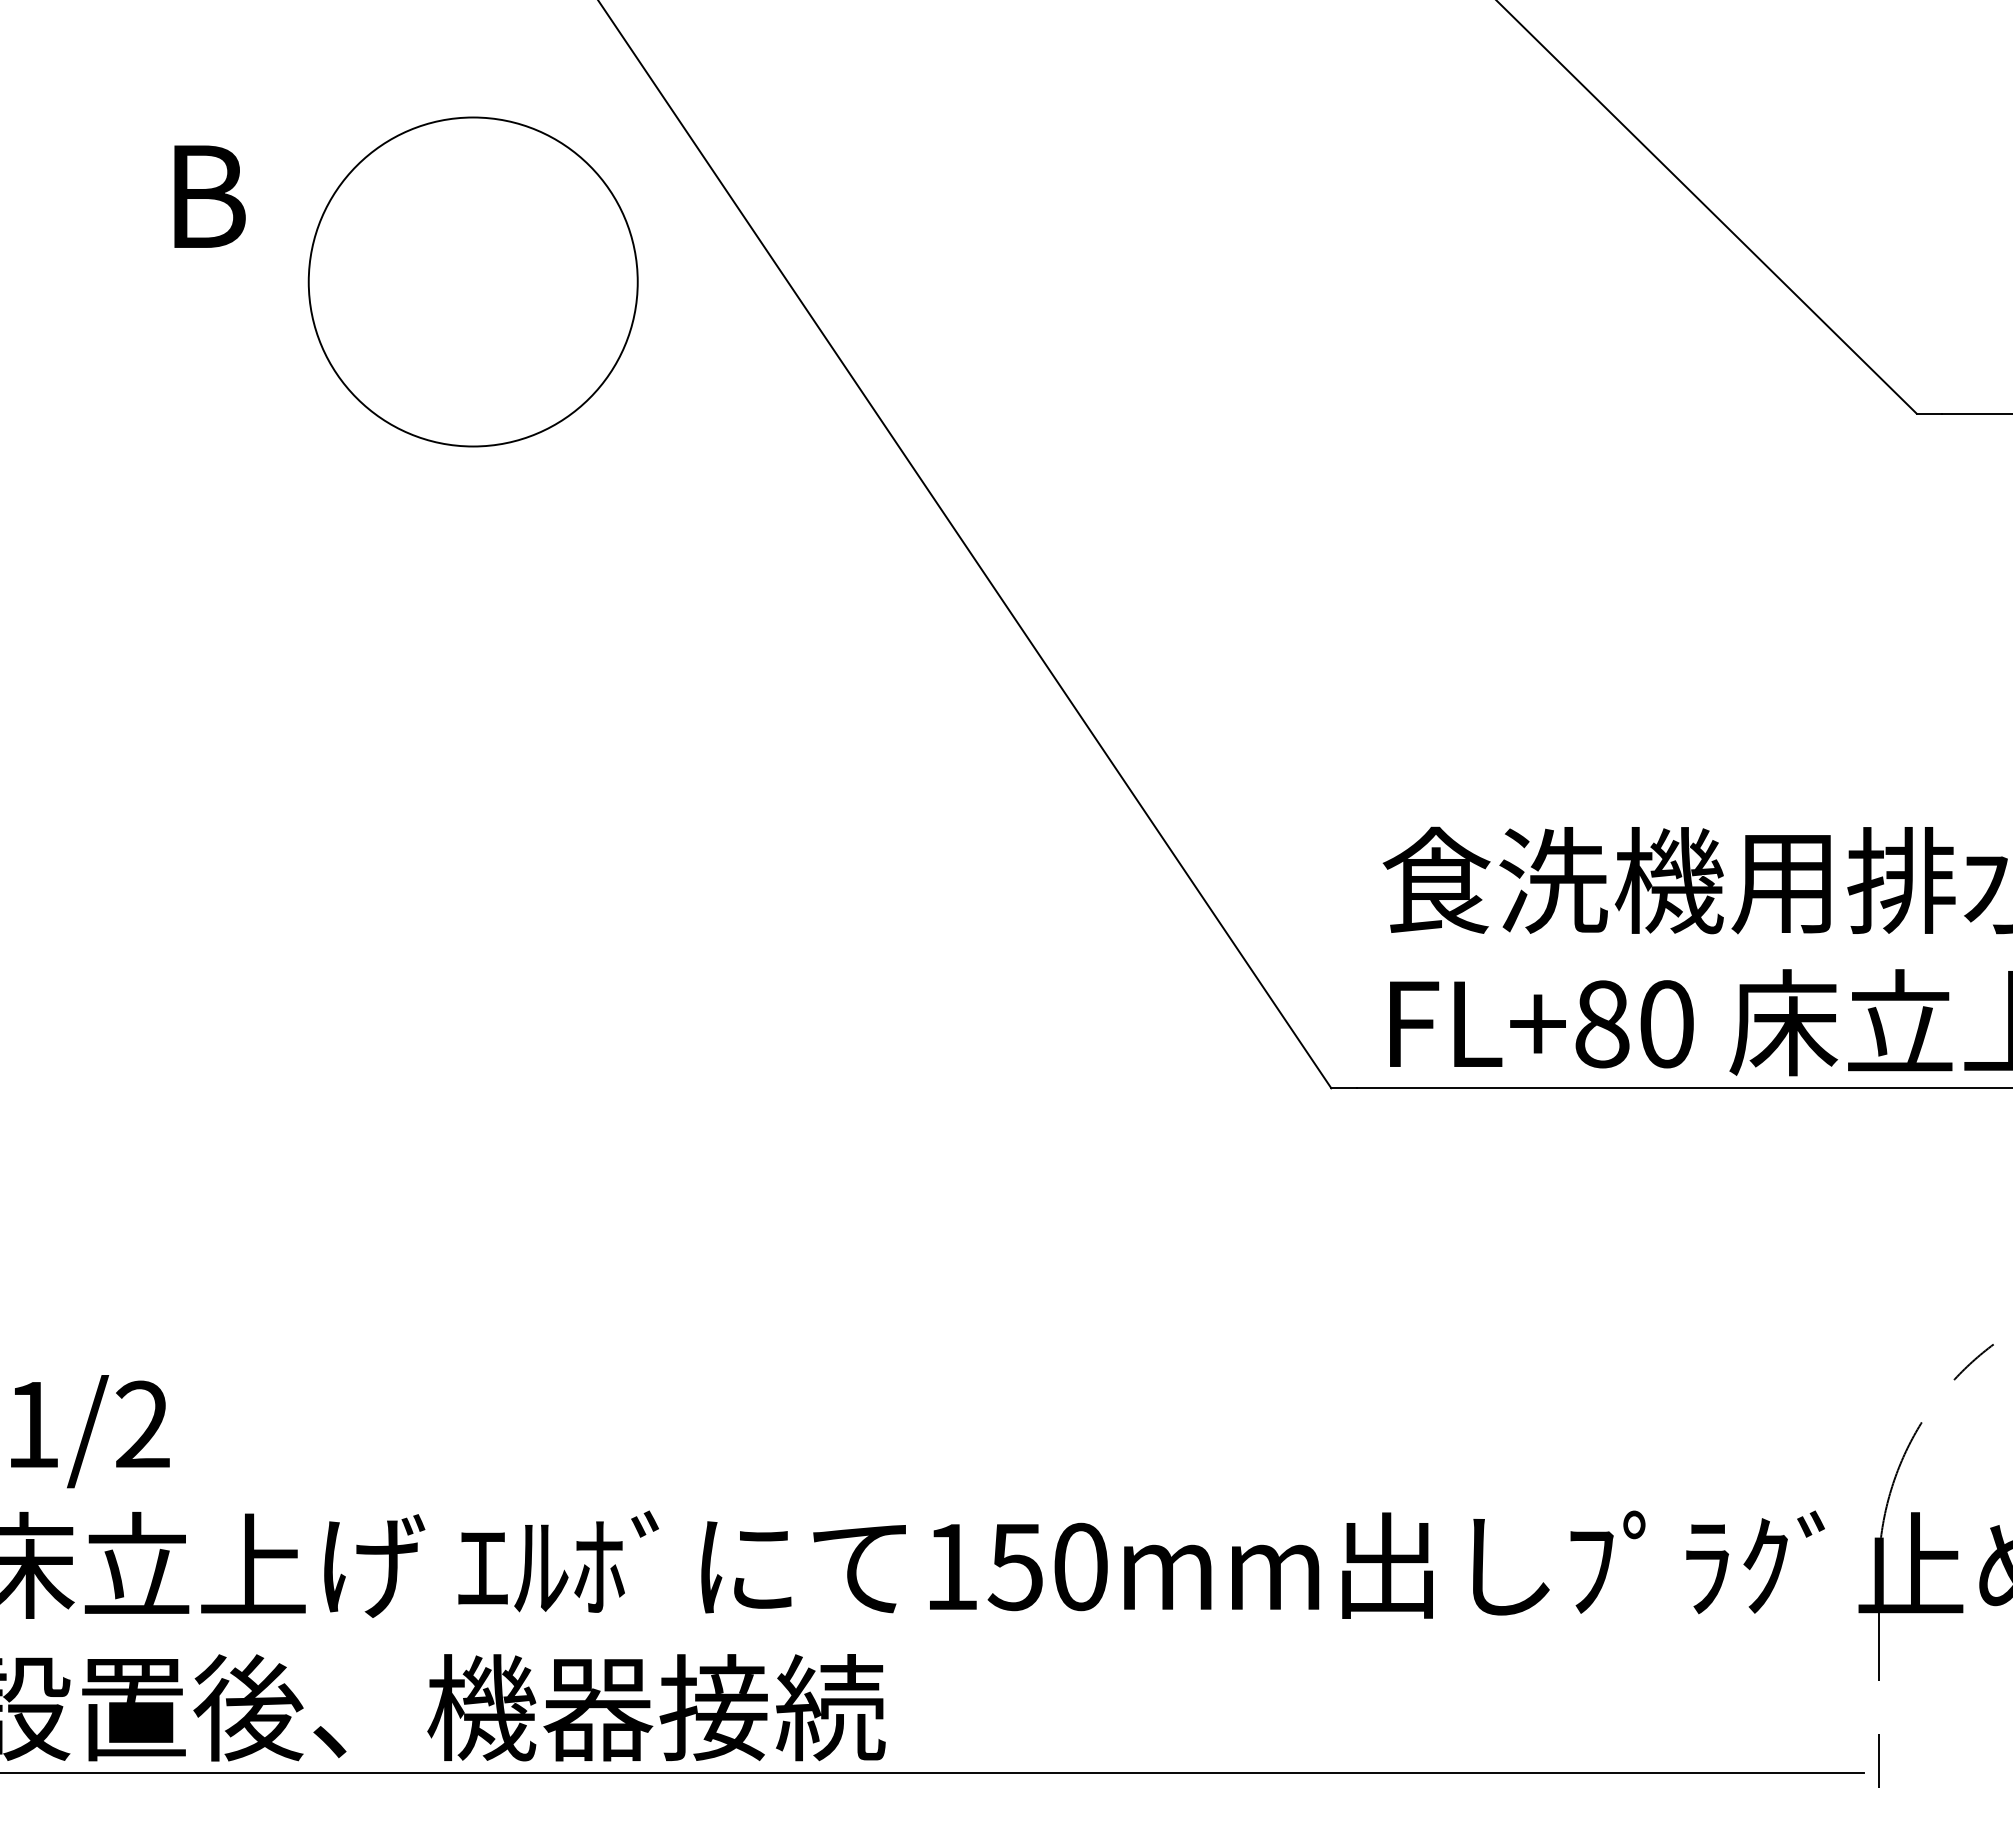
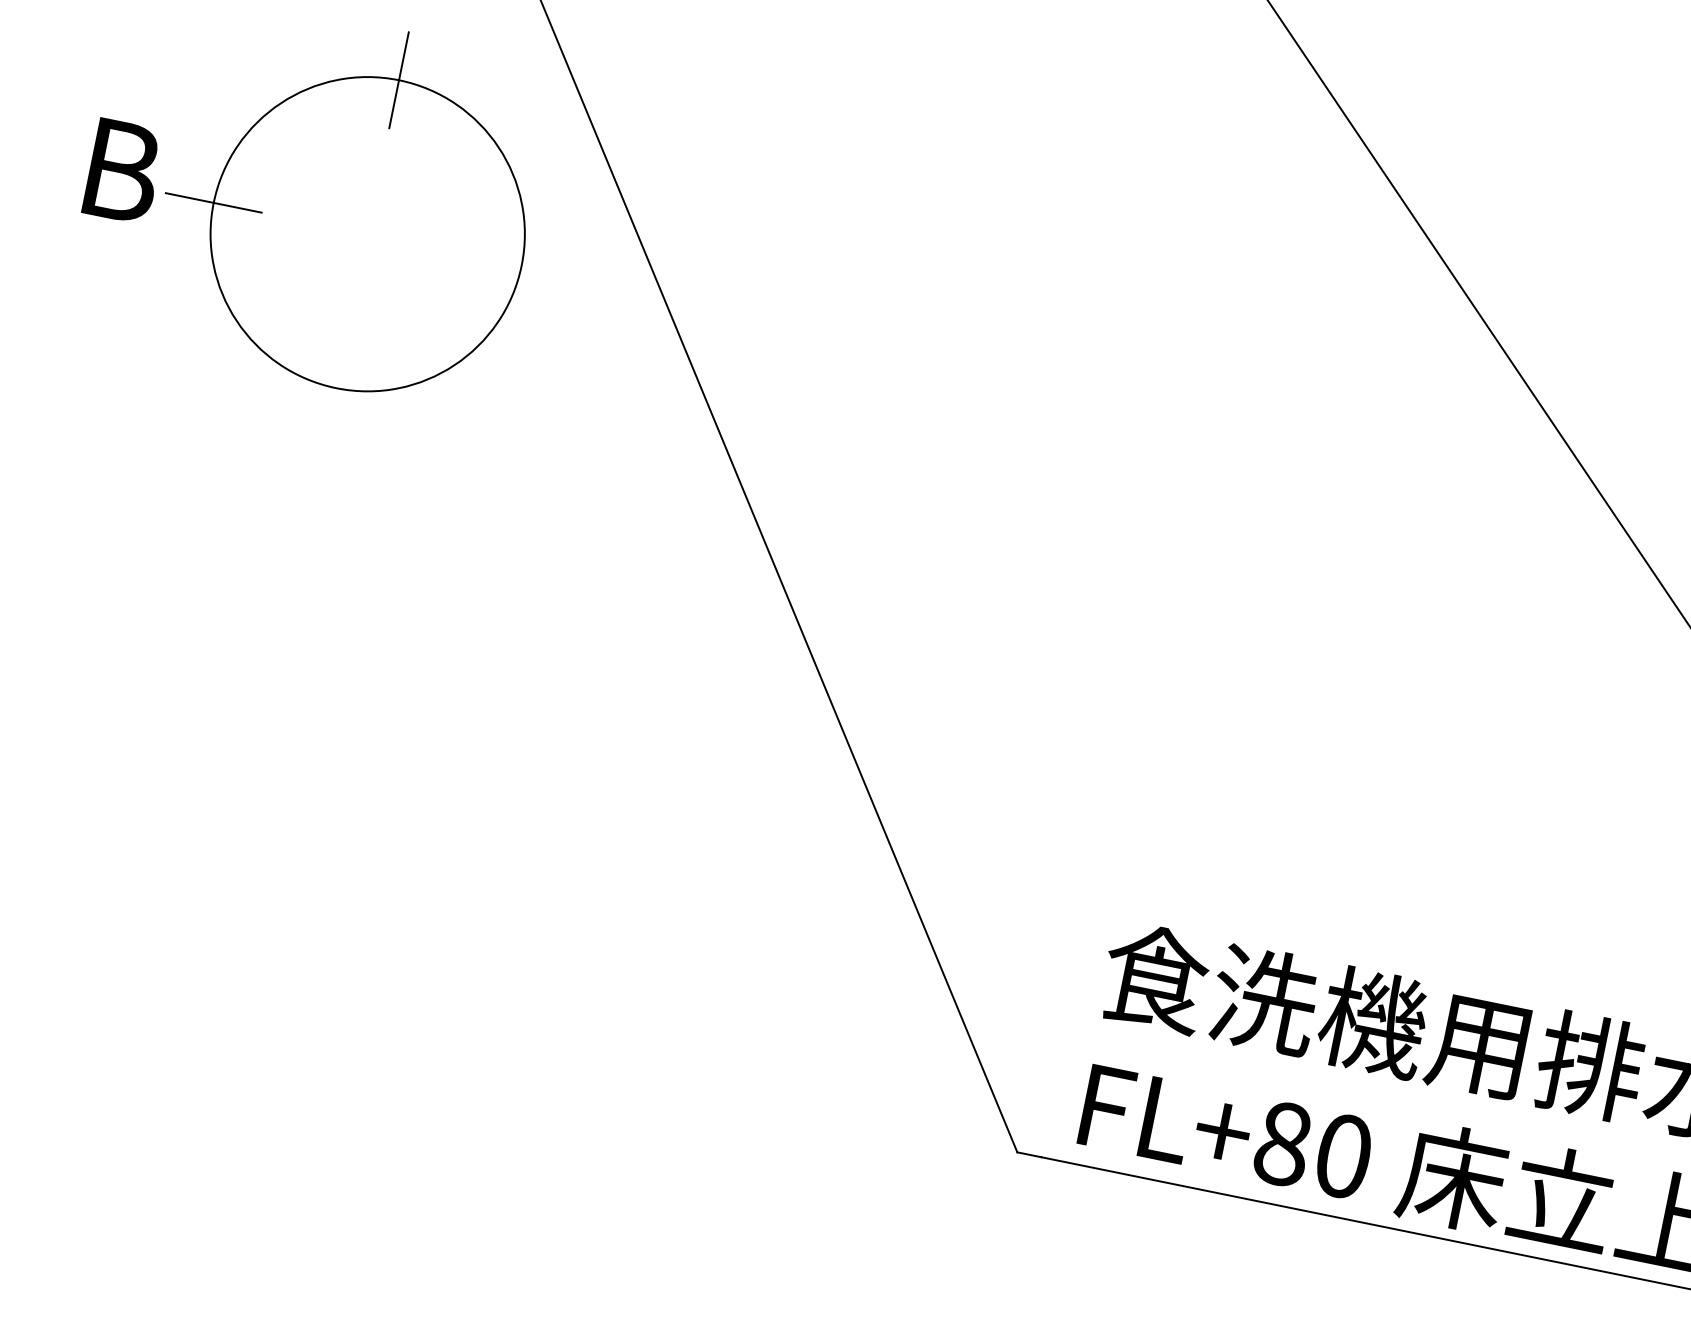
line: (473, 117) -> (399, 80), added
text: (209, 196) -> (123, 171), moved
line: (308, 282) -> (213, 203), added

